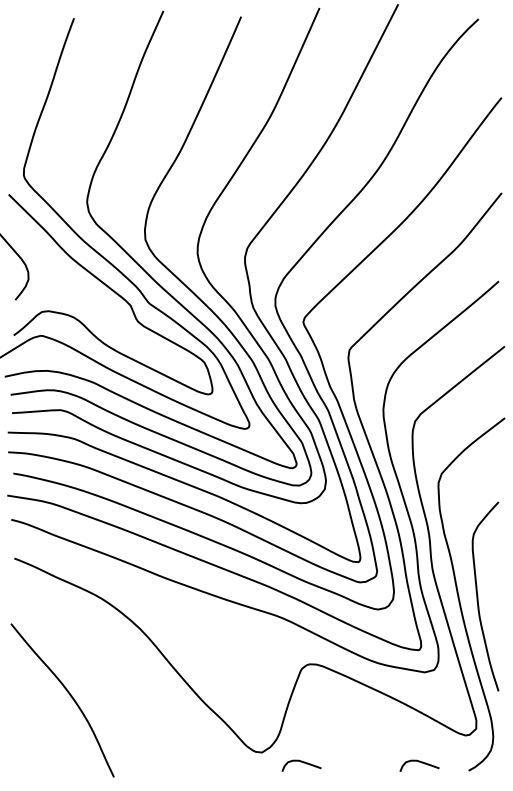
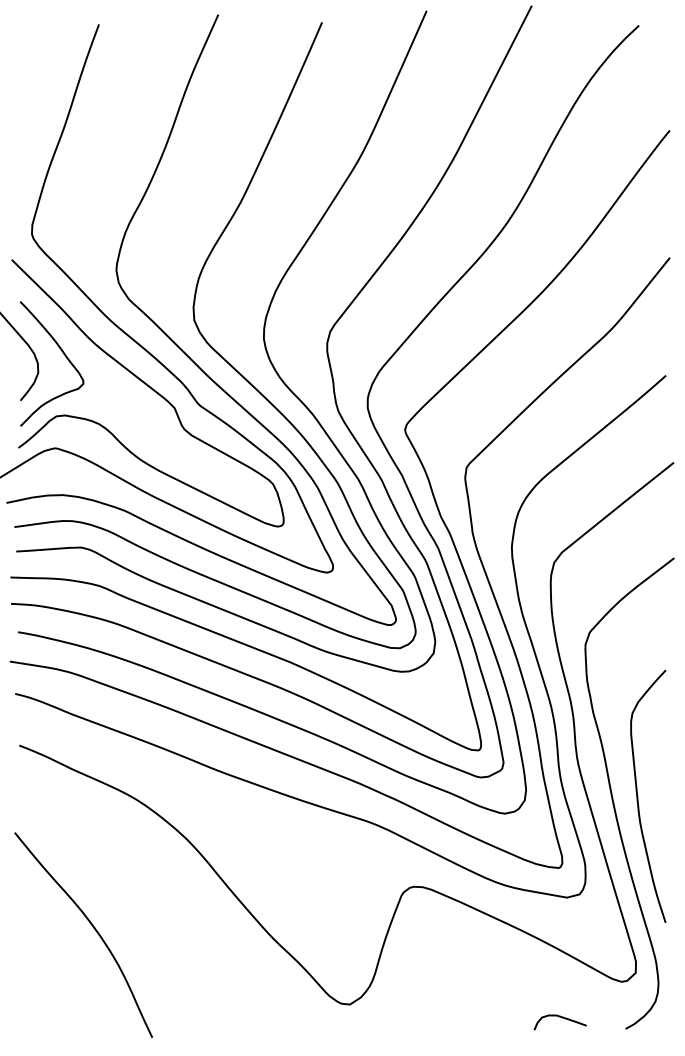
curve: (48, 267) -> (64, 357), added
curve: (303, 763) -> (405, 1019), removed

